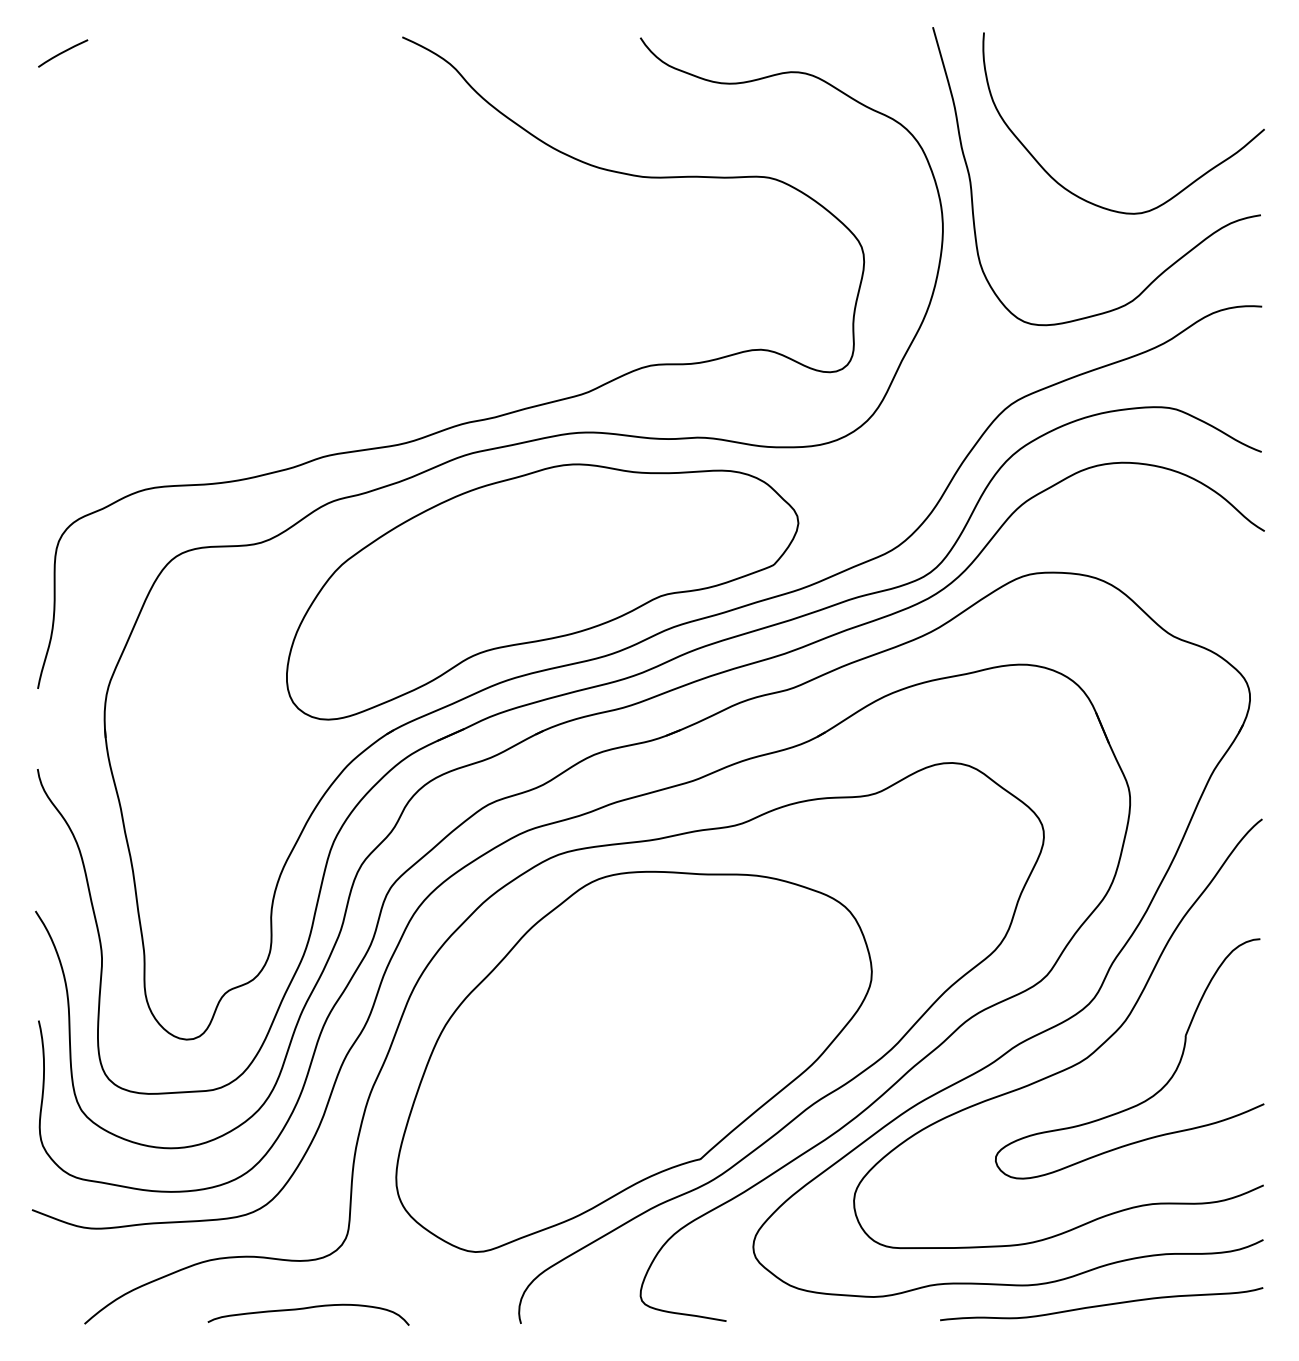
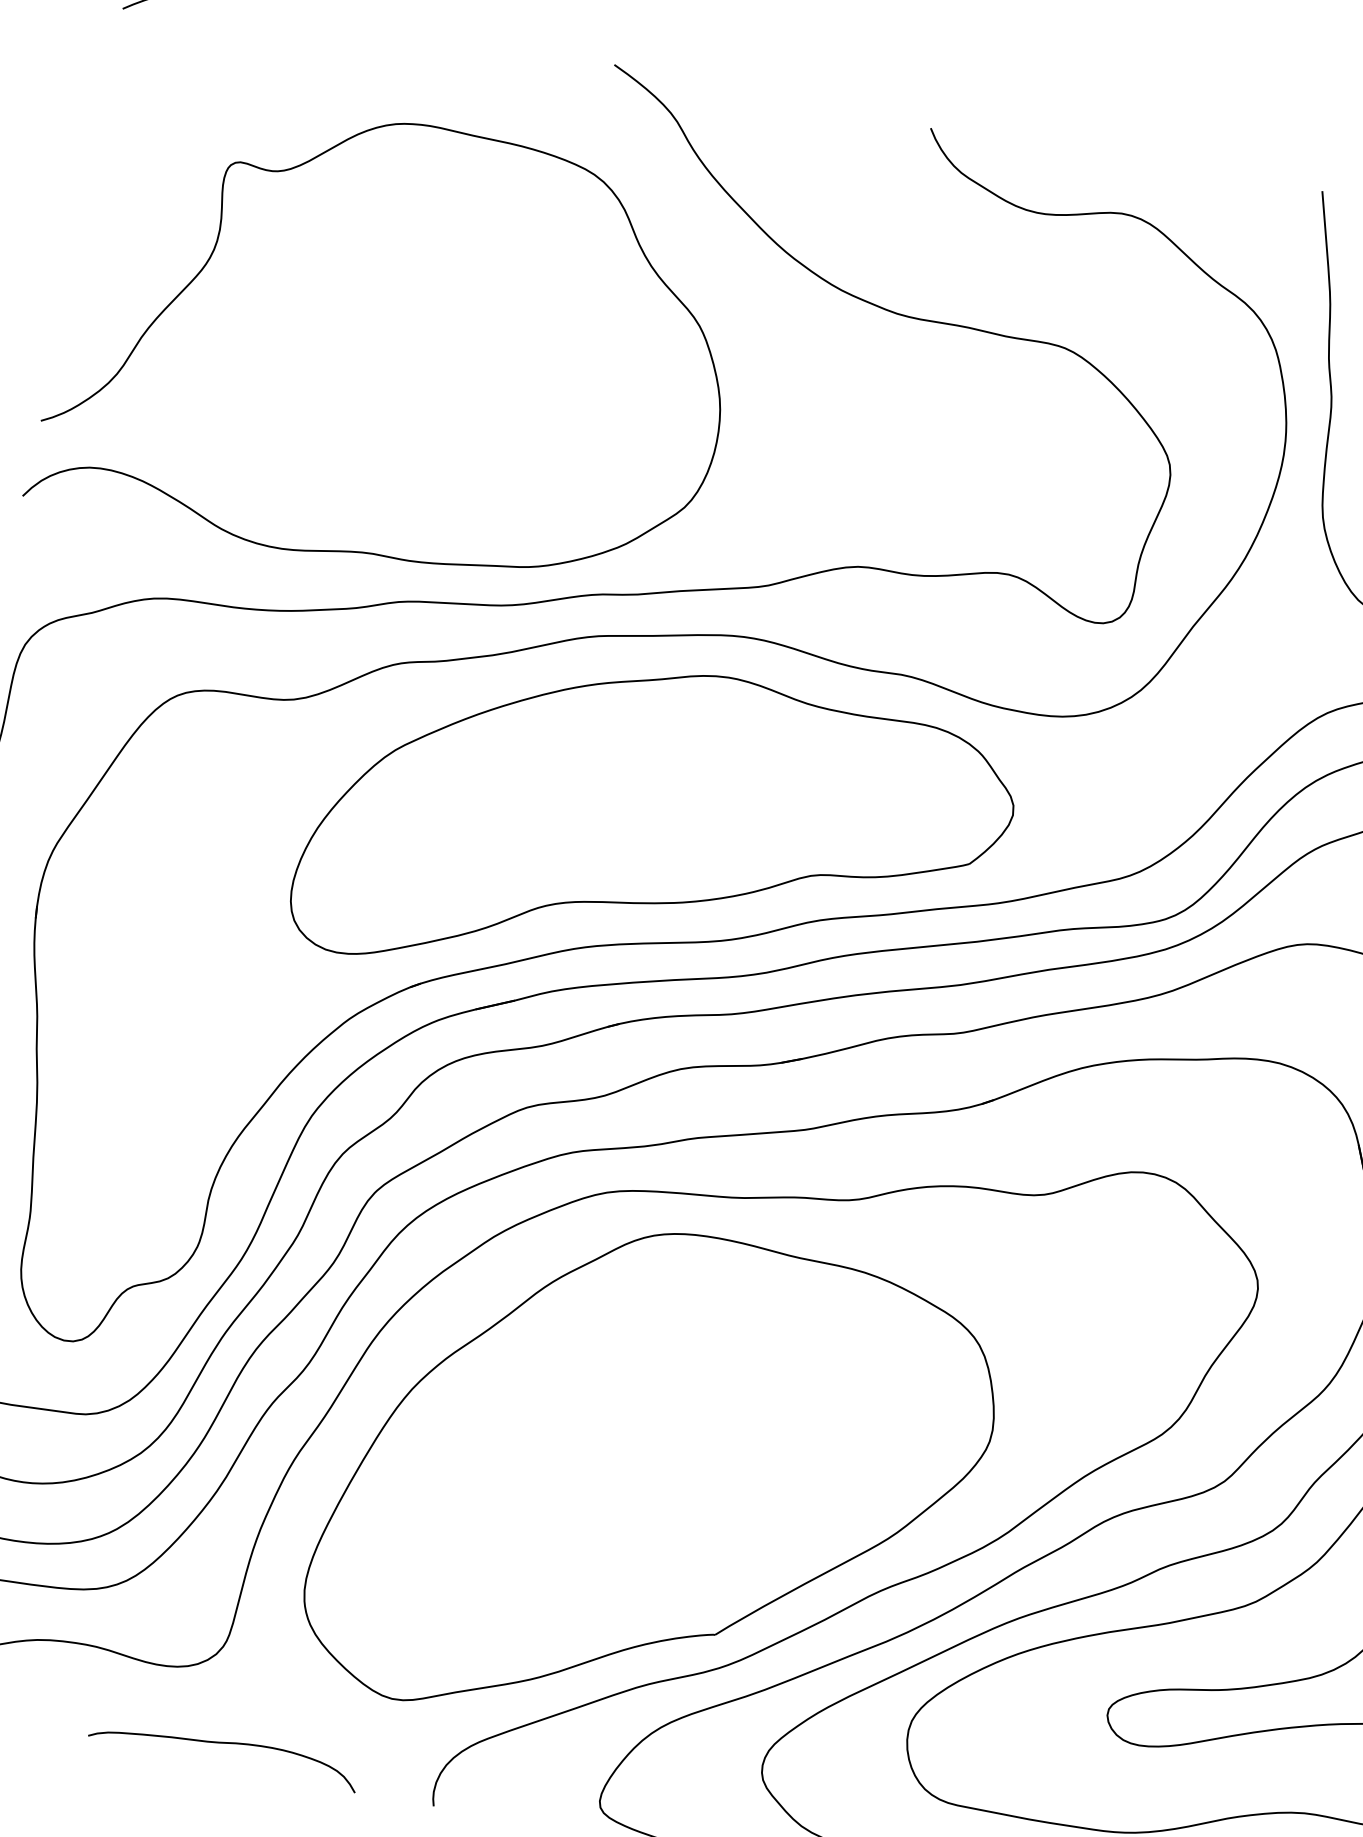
curve: (193, 153) -> (306, 164), added
curve: (305, 1309) -> (221, 1744), moved

